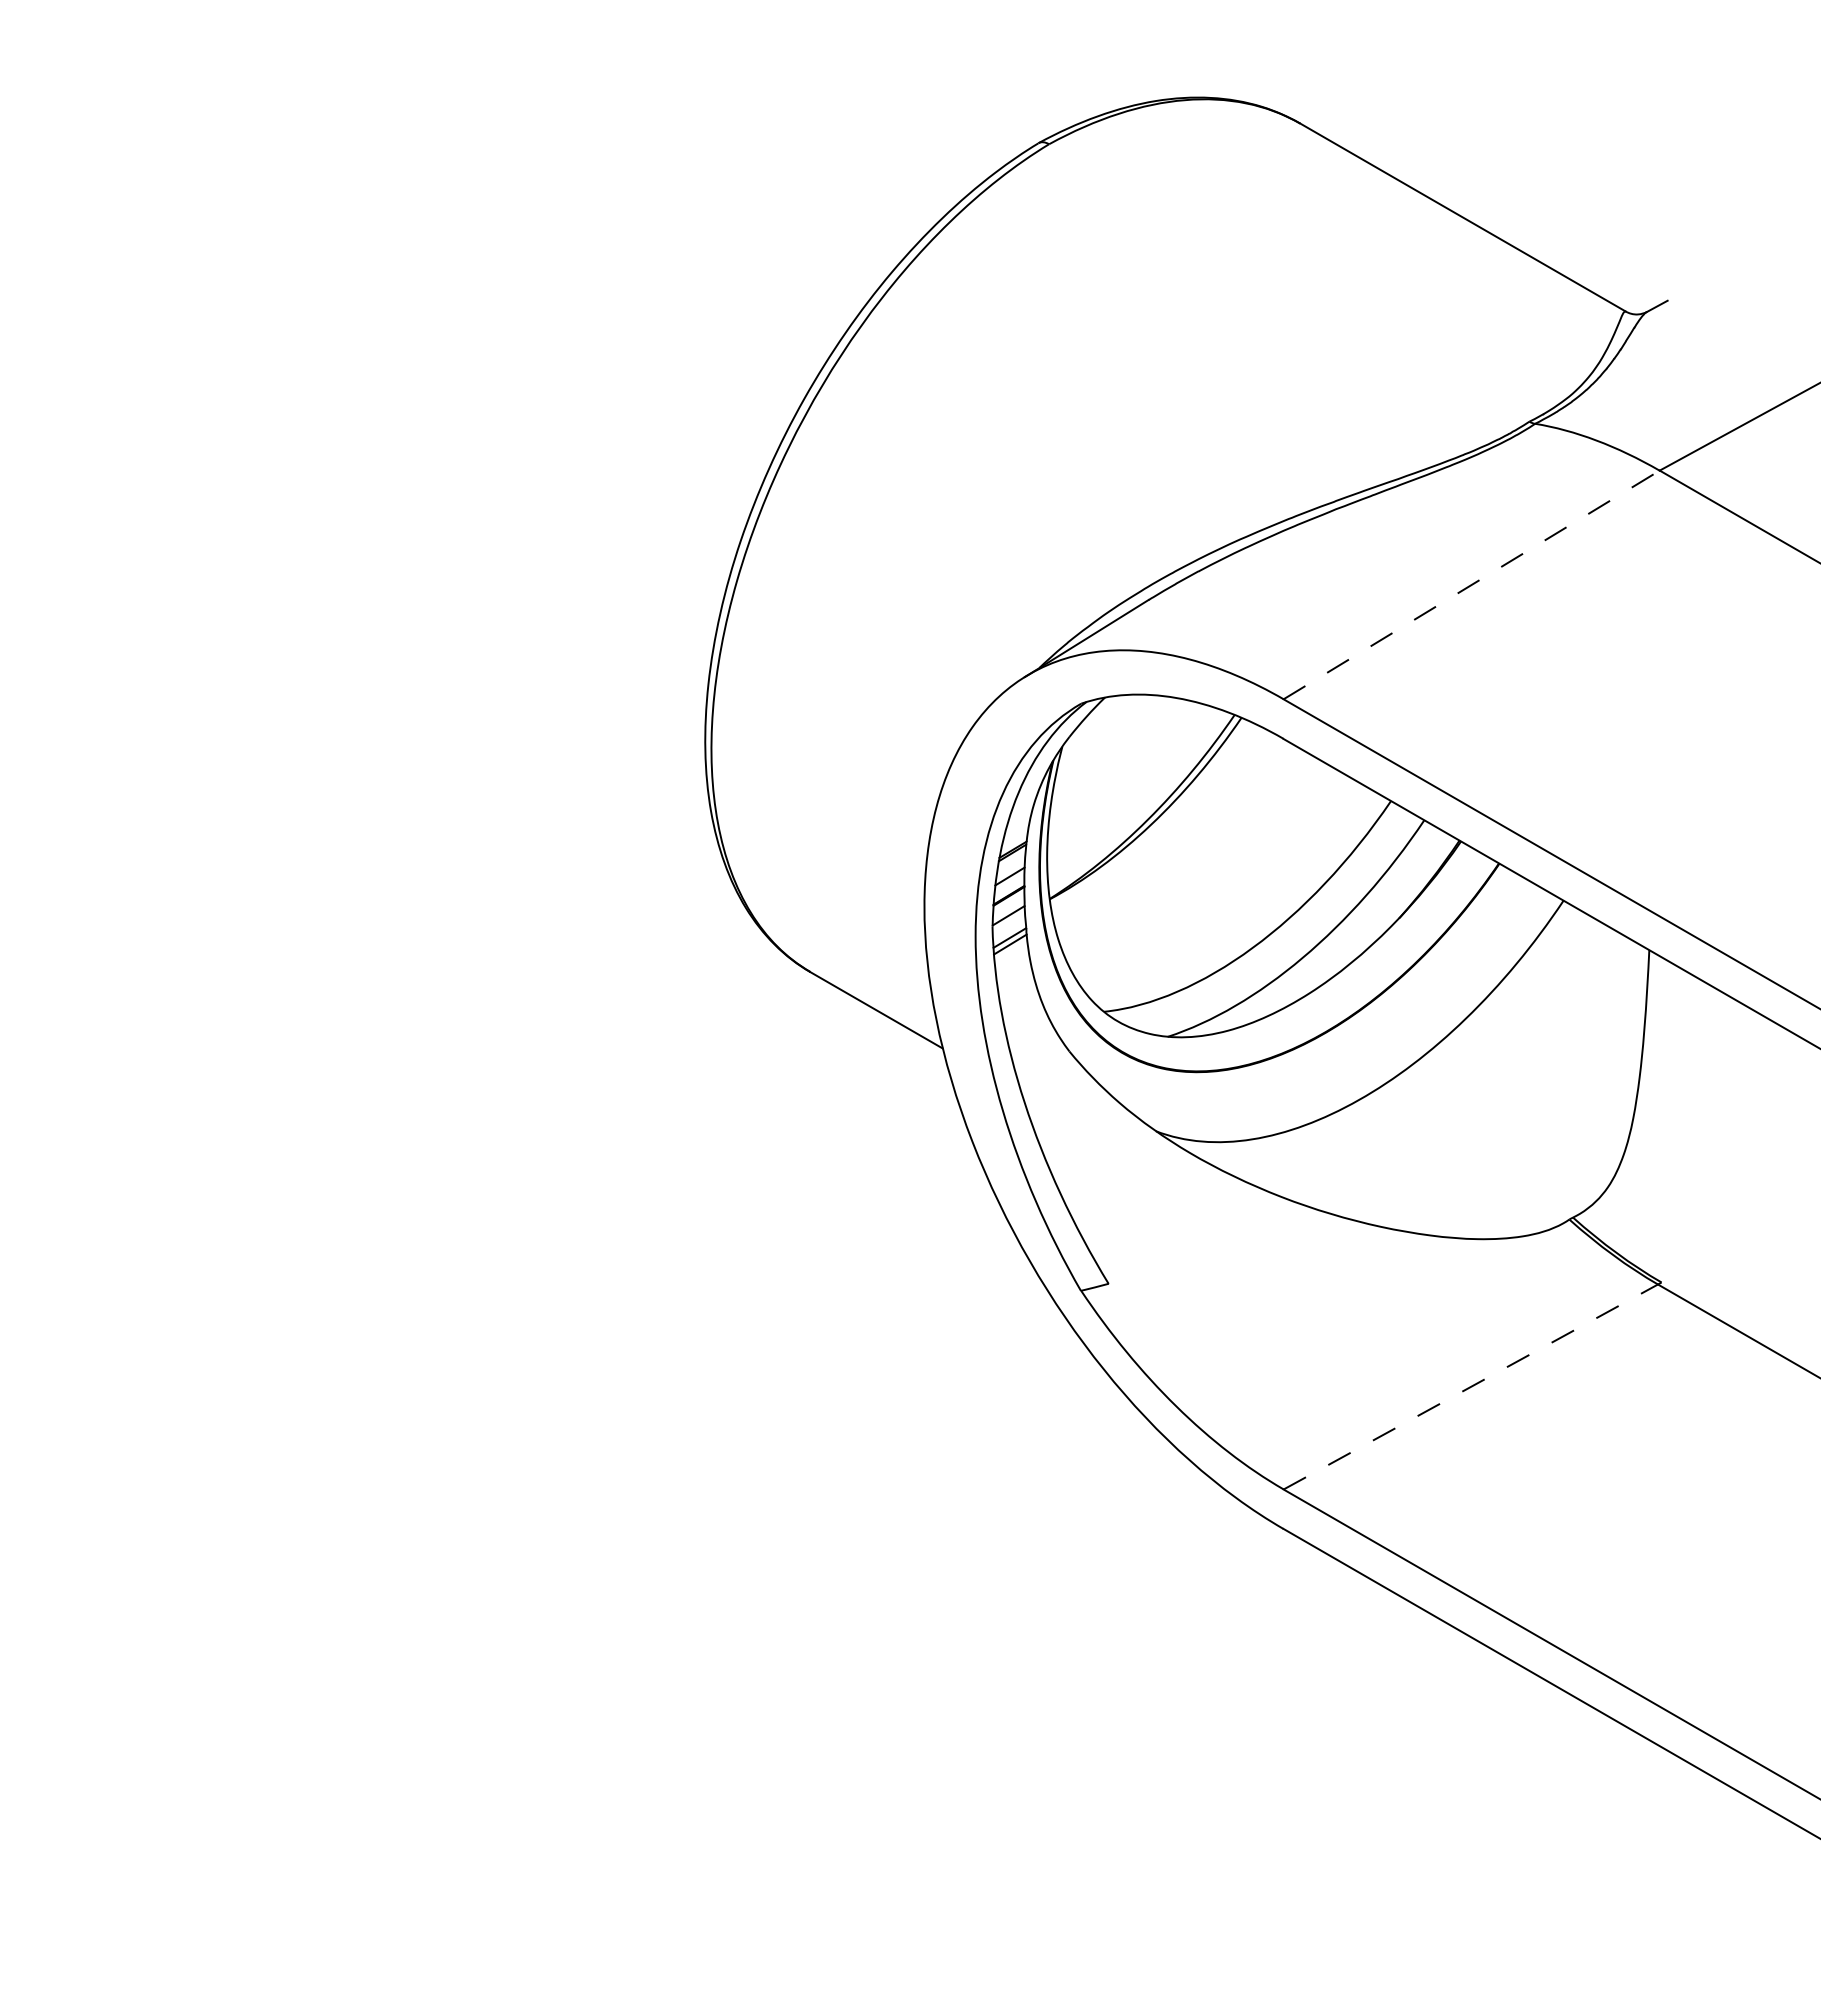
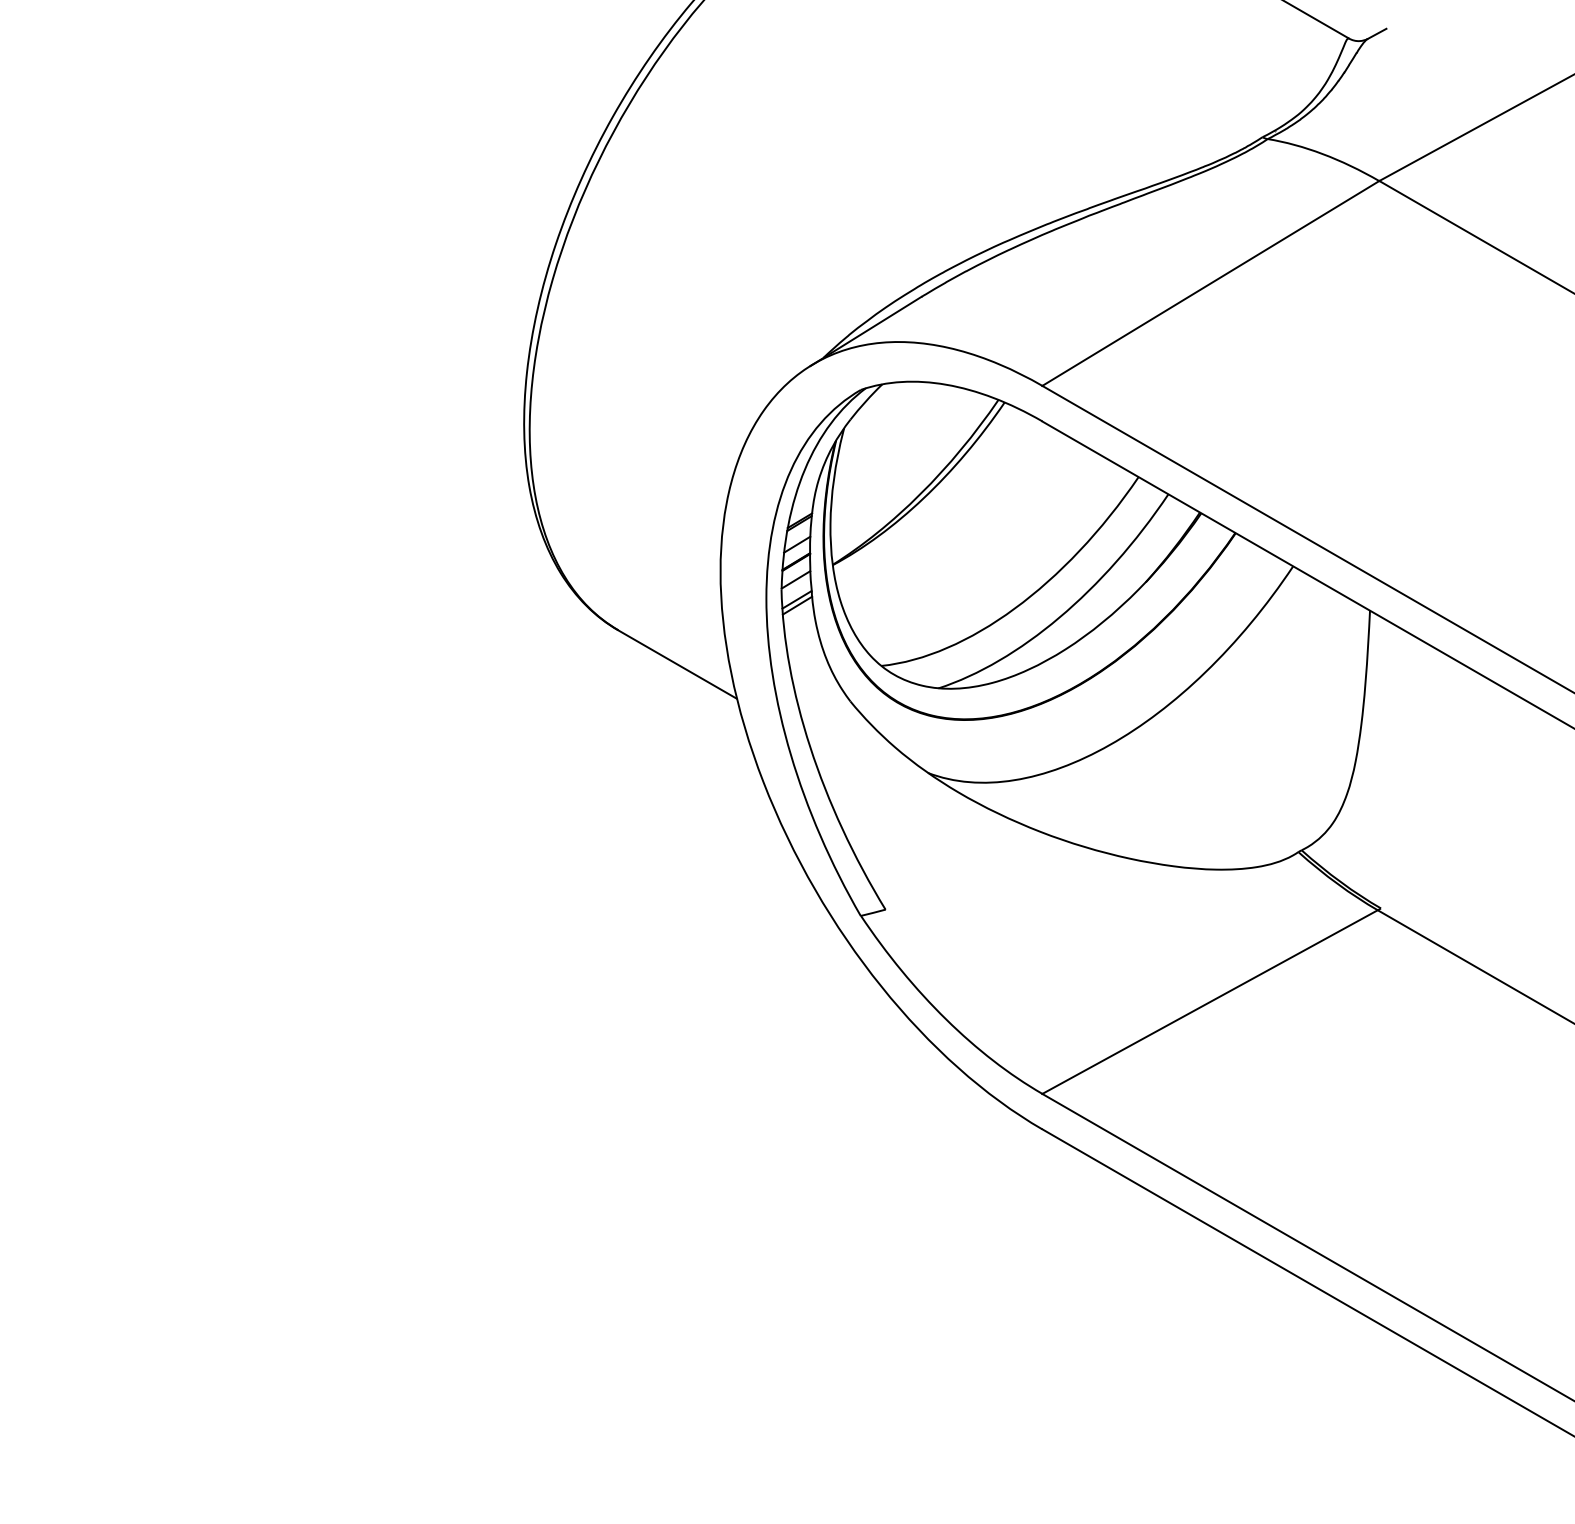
line: (1472, 584) -> (1211, 283), dashed -> solid
line: (1471, 1386) -> (1210, 1001), dashed -> solid

